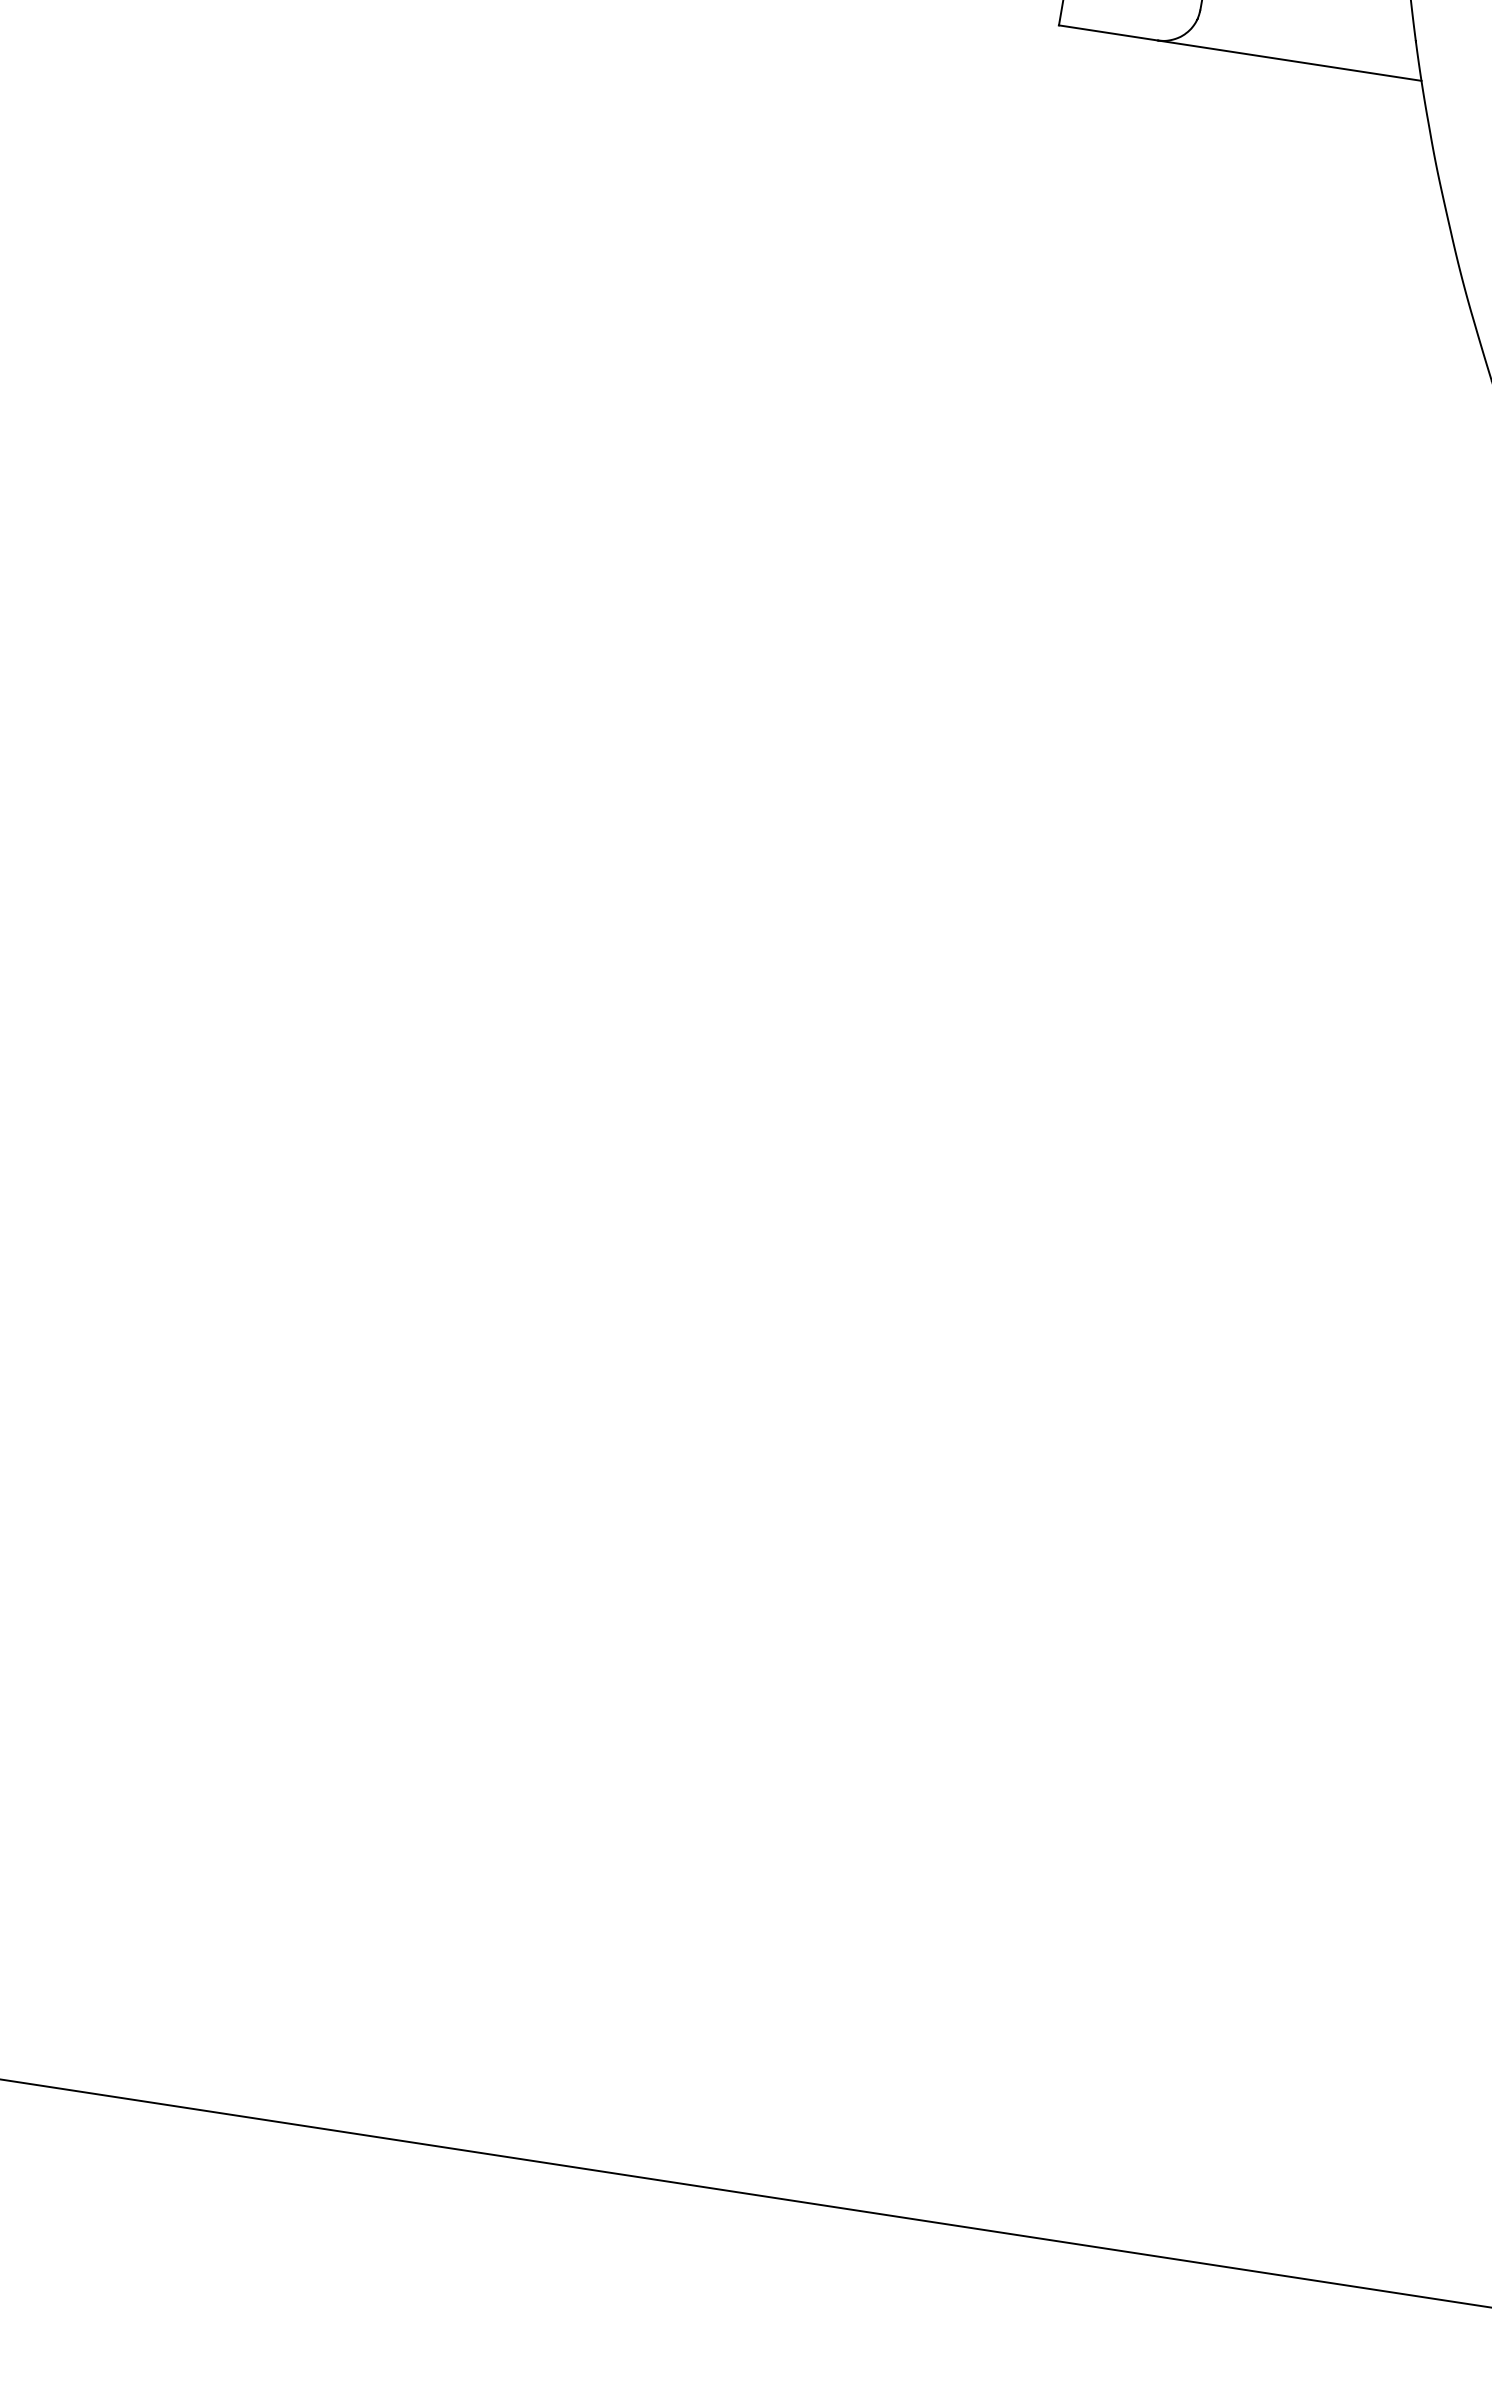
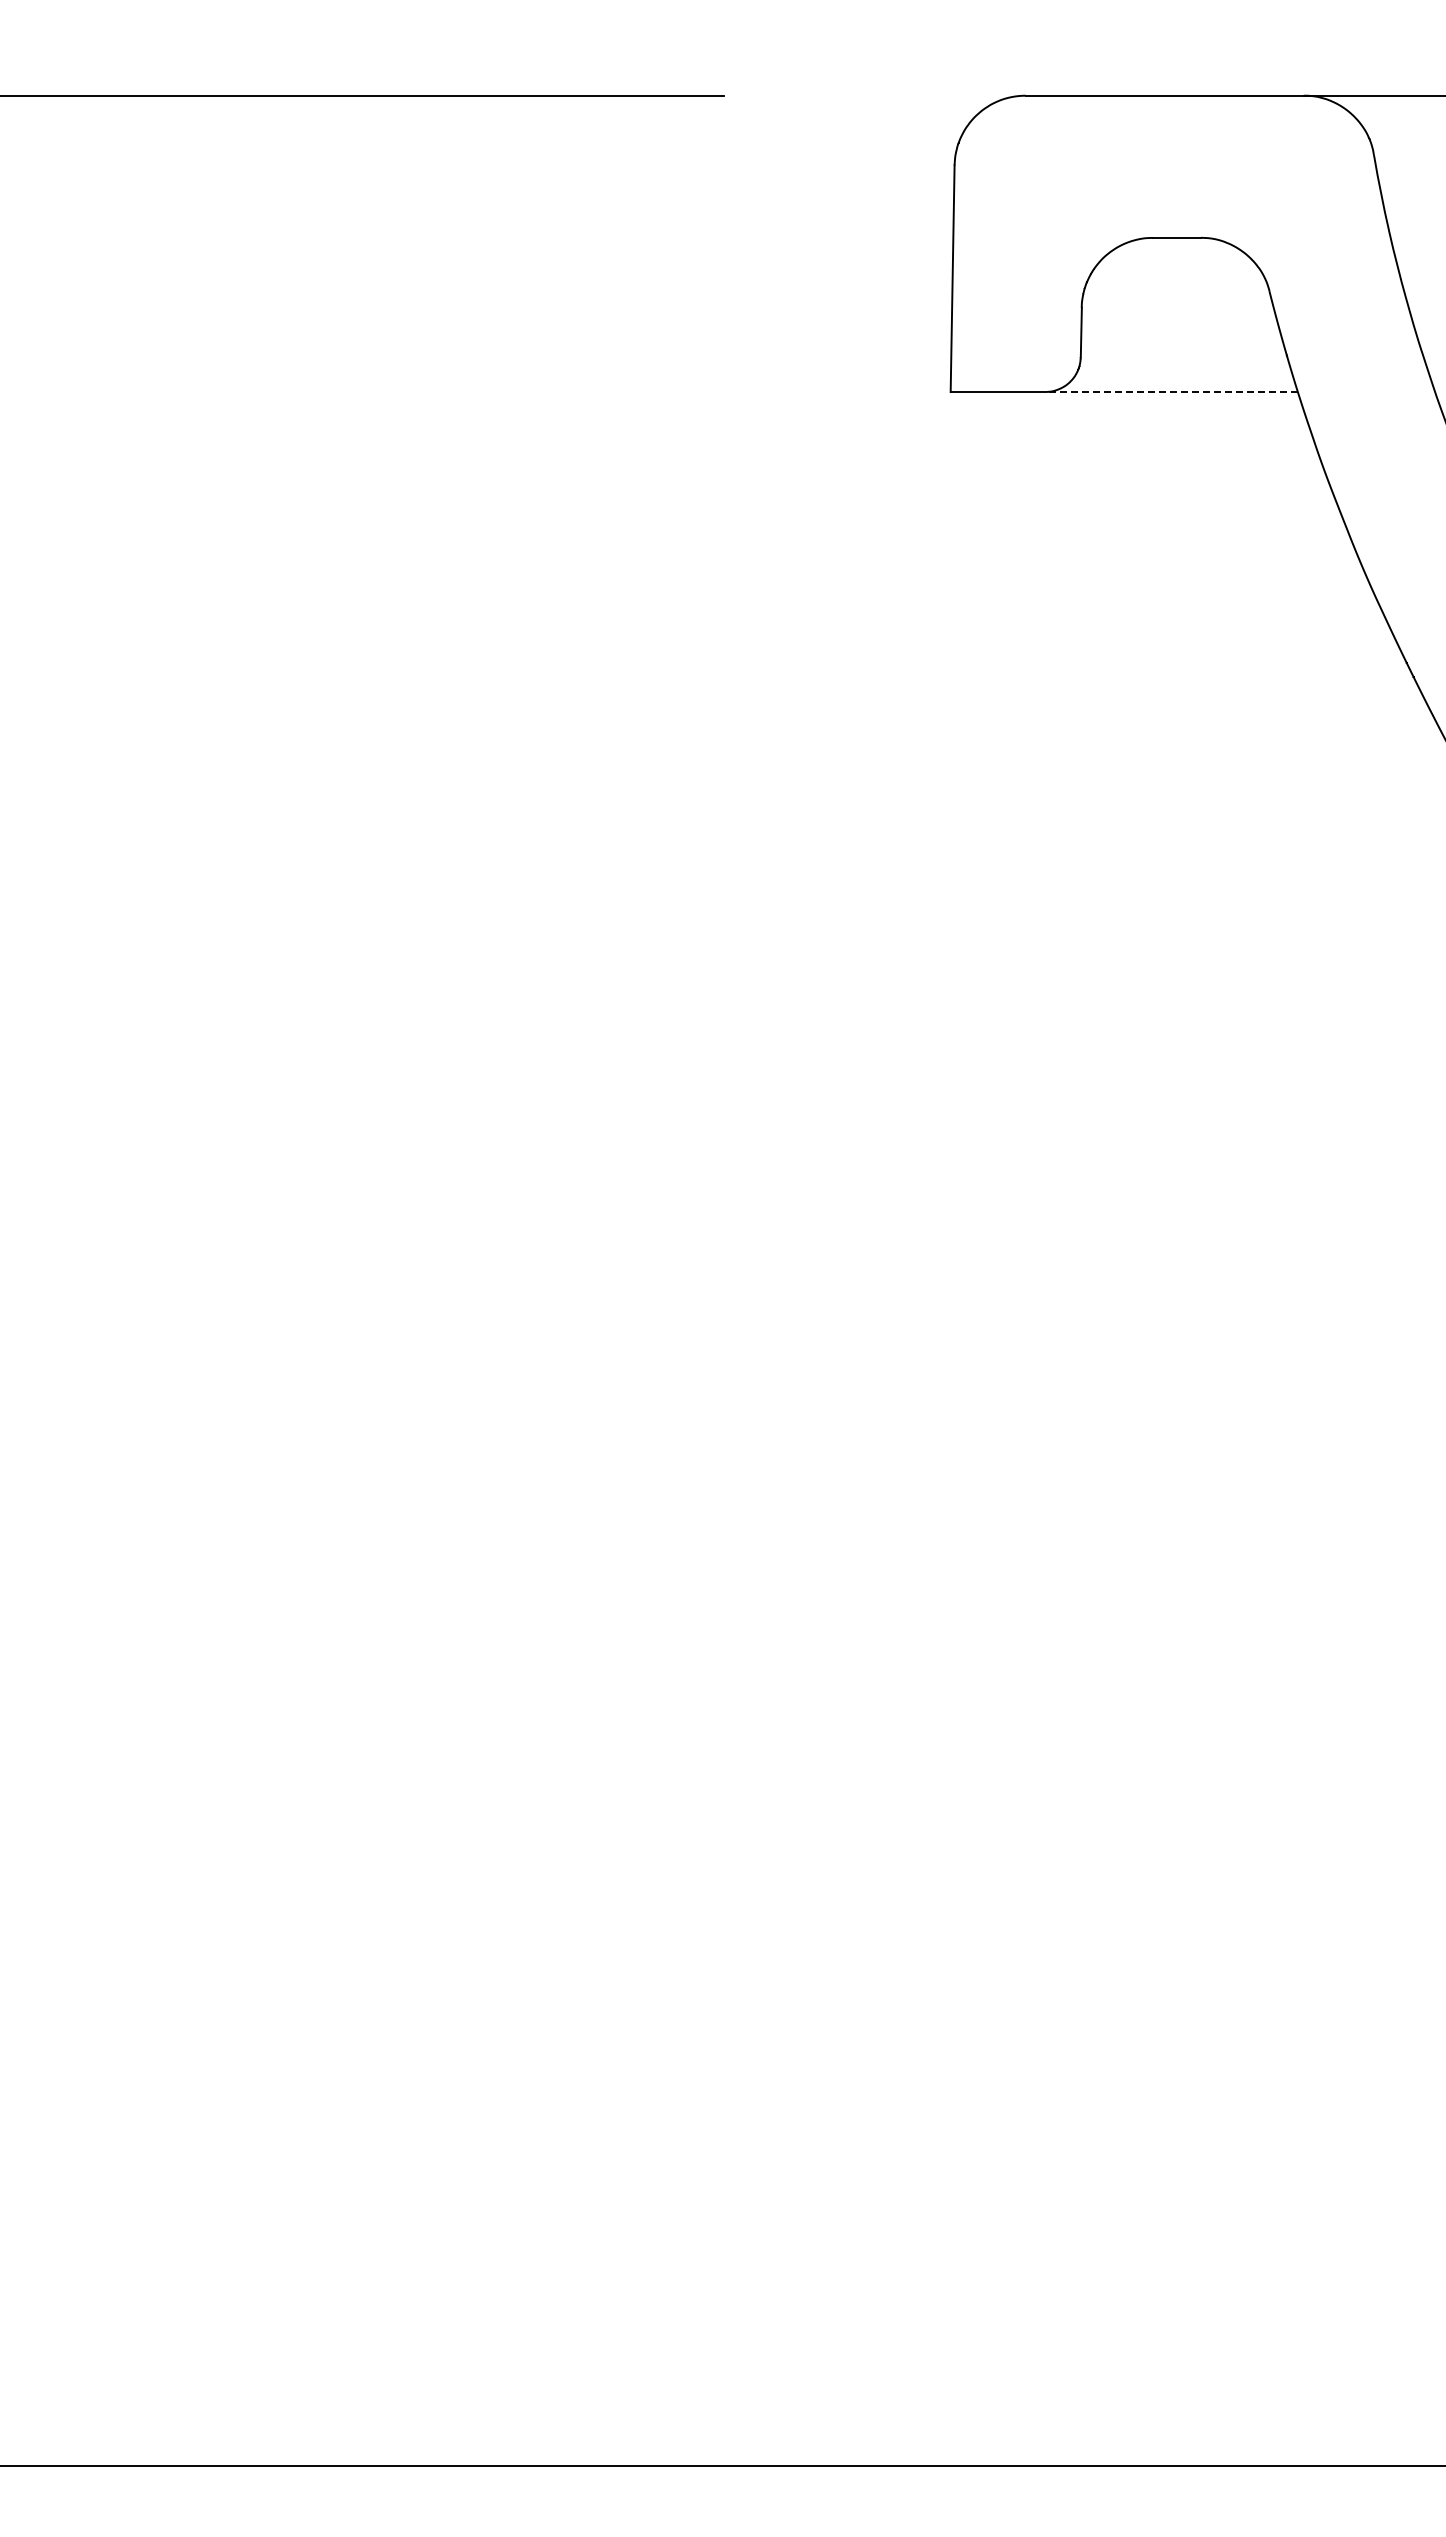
line: (1289, 61) -> (1171, 392), solid -> dashed

